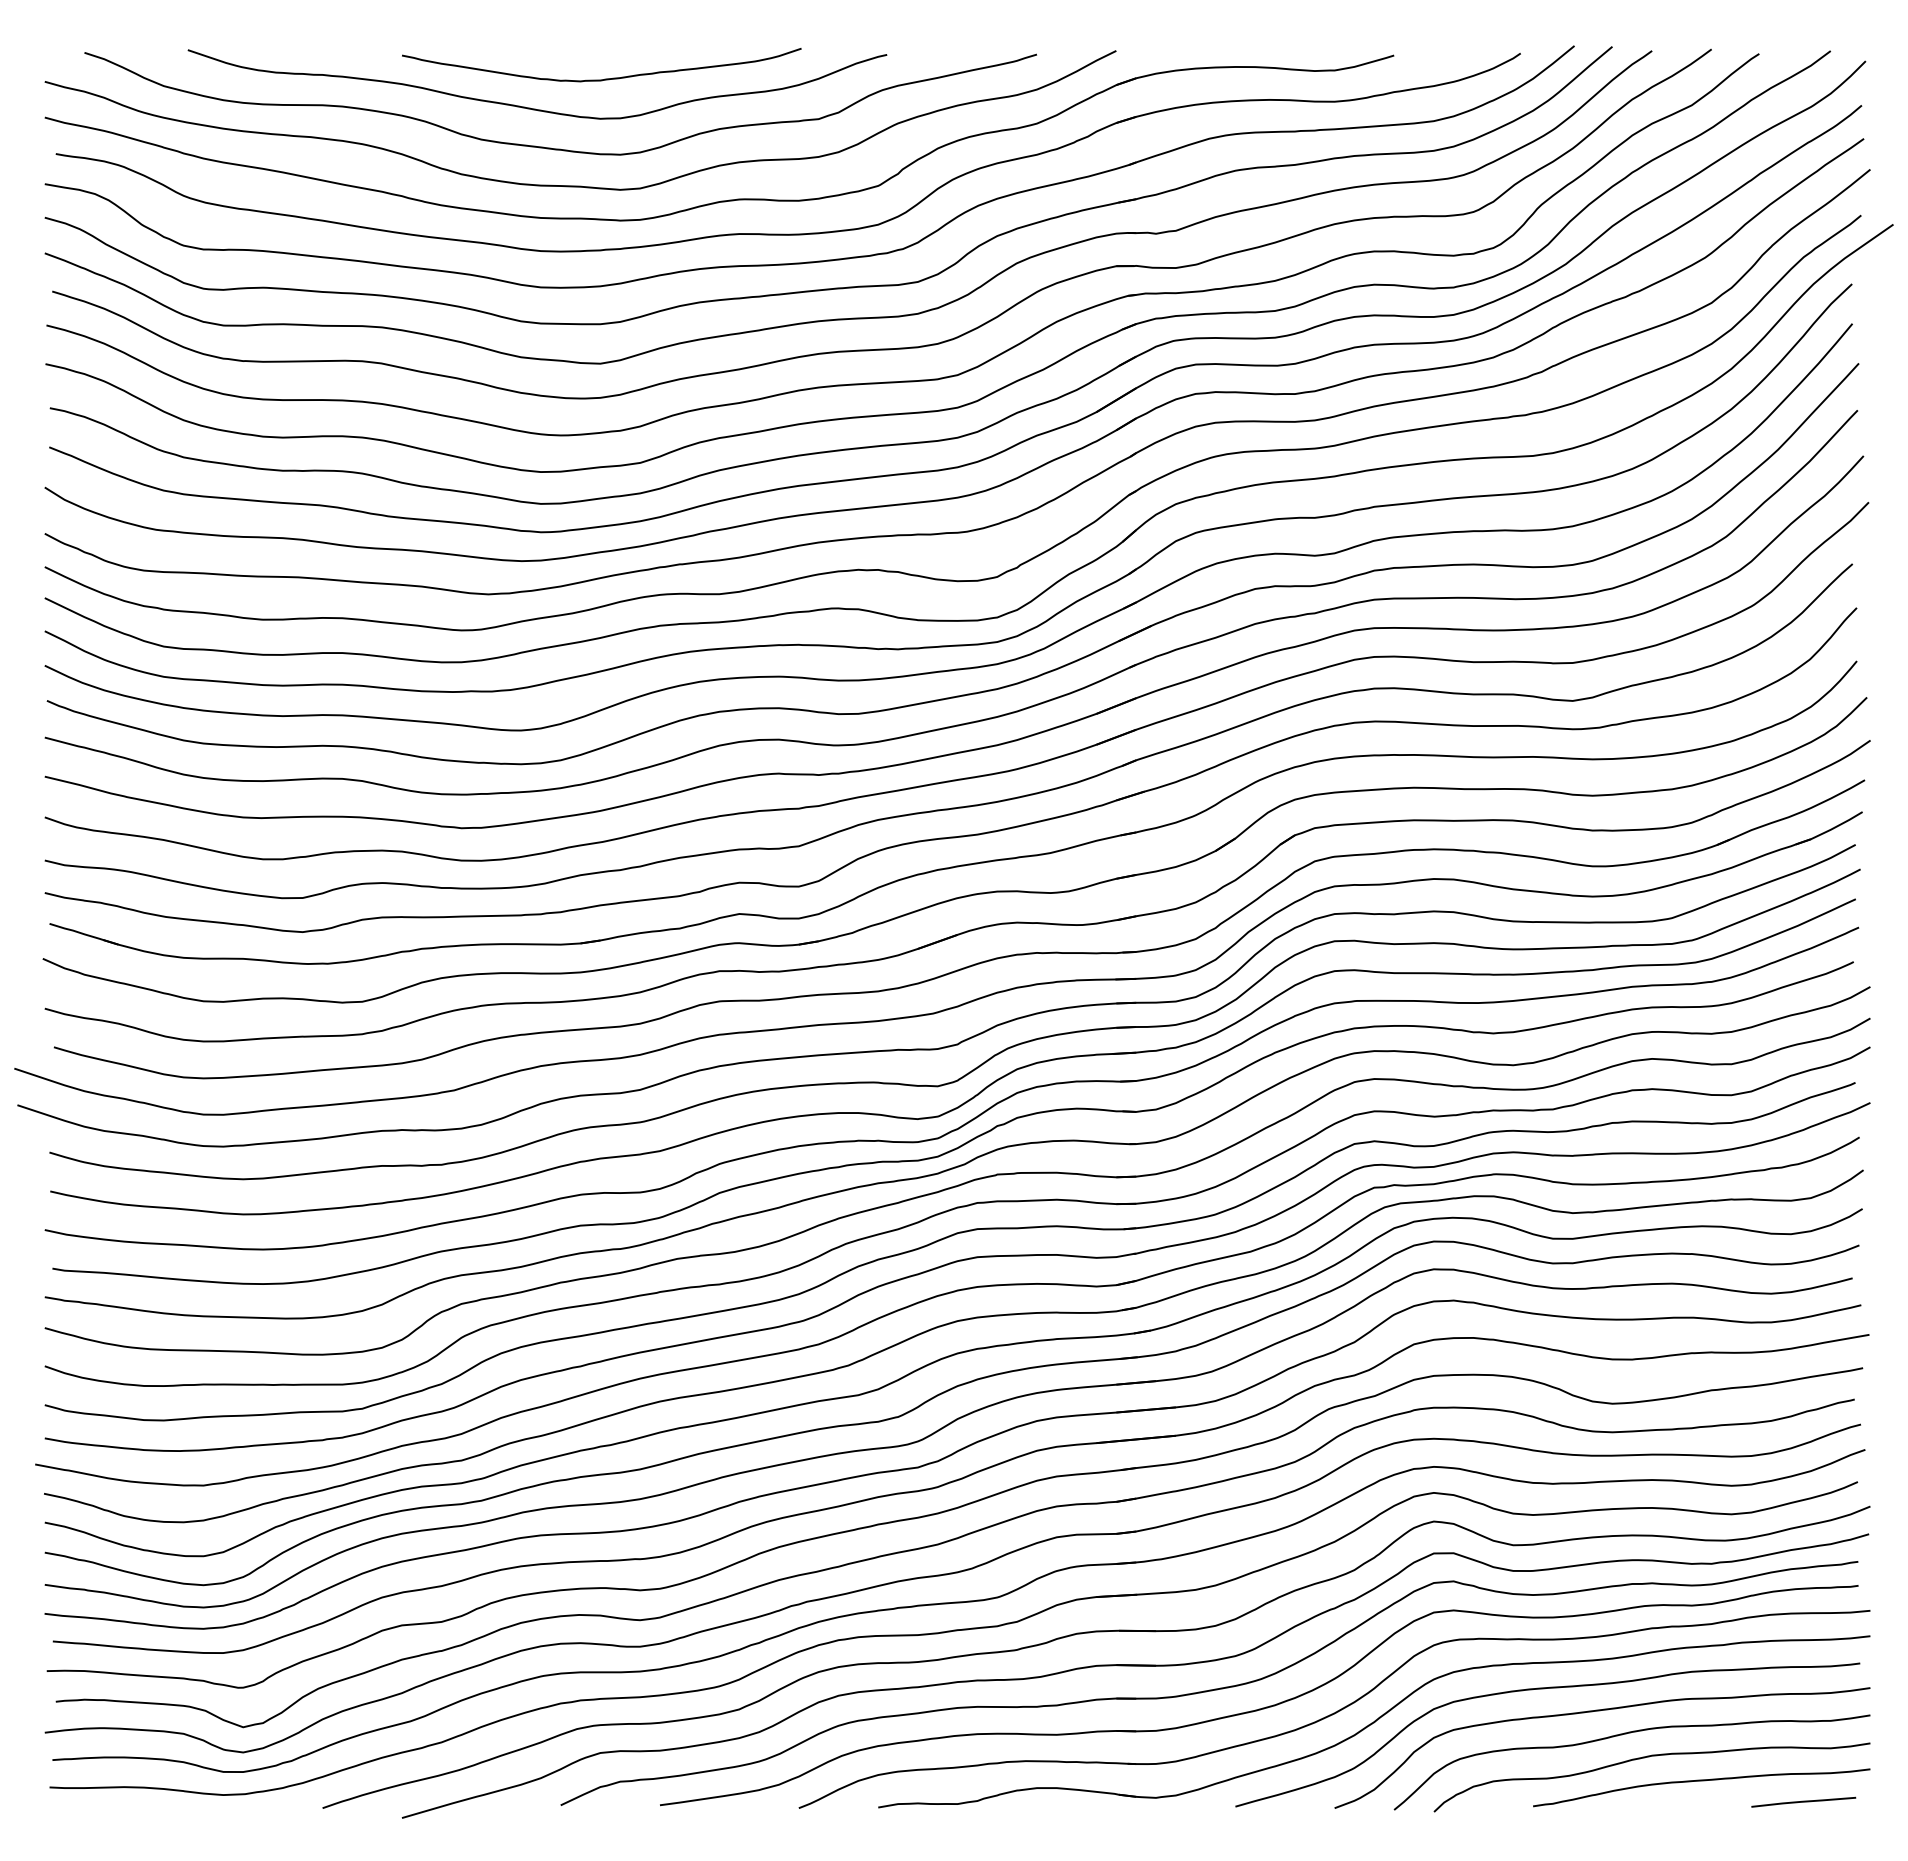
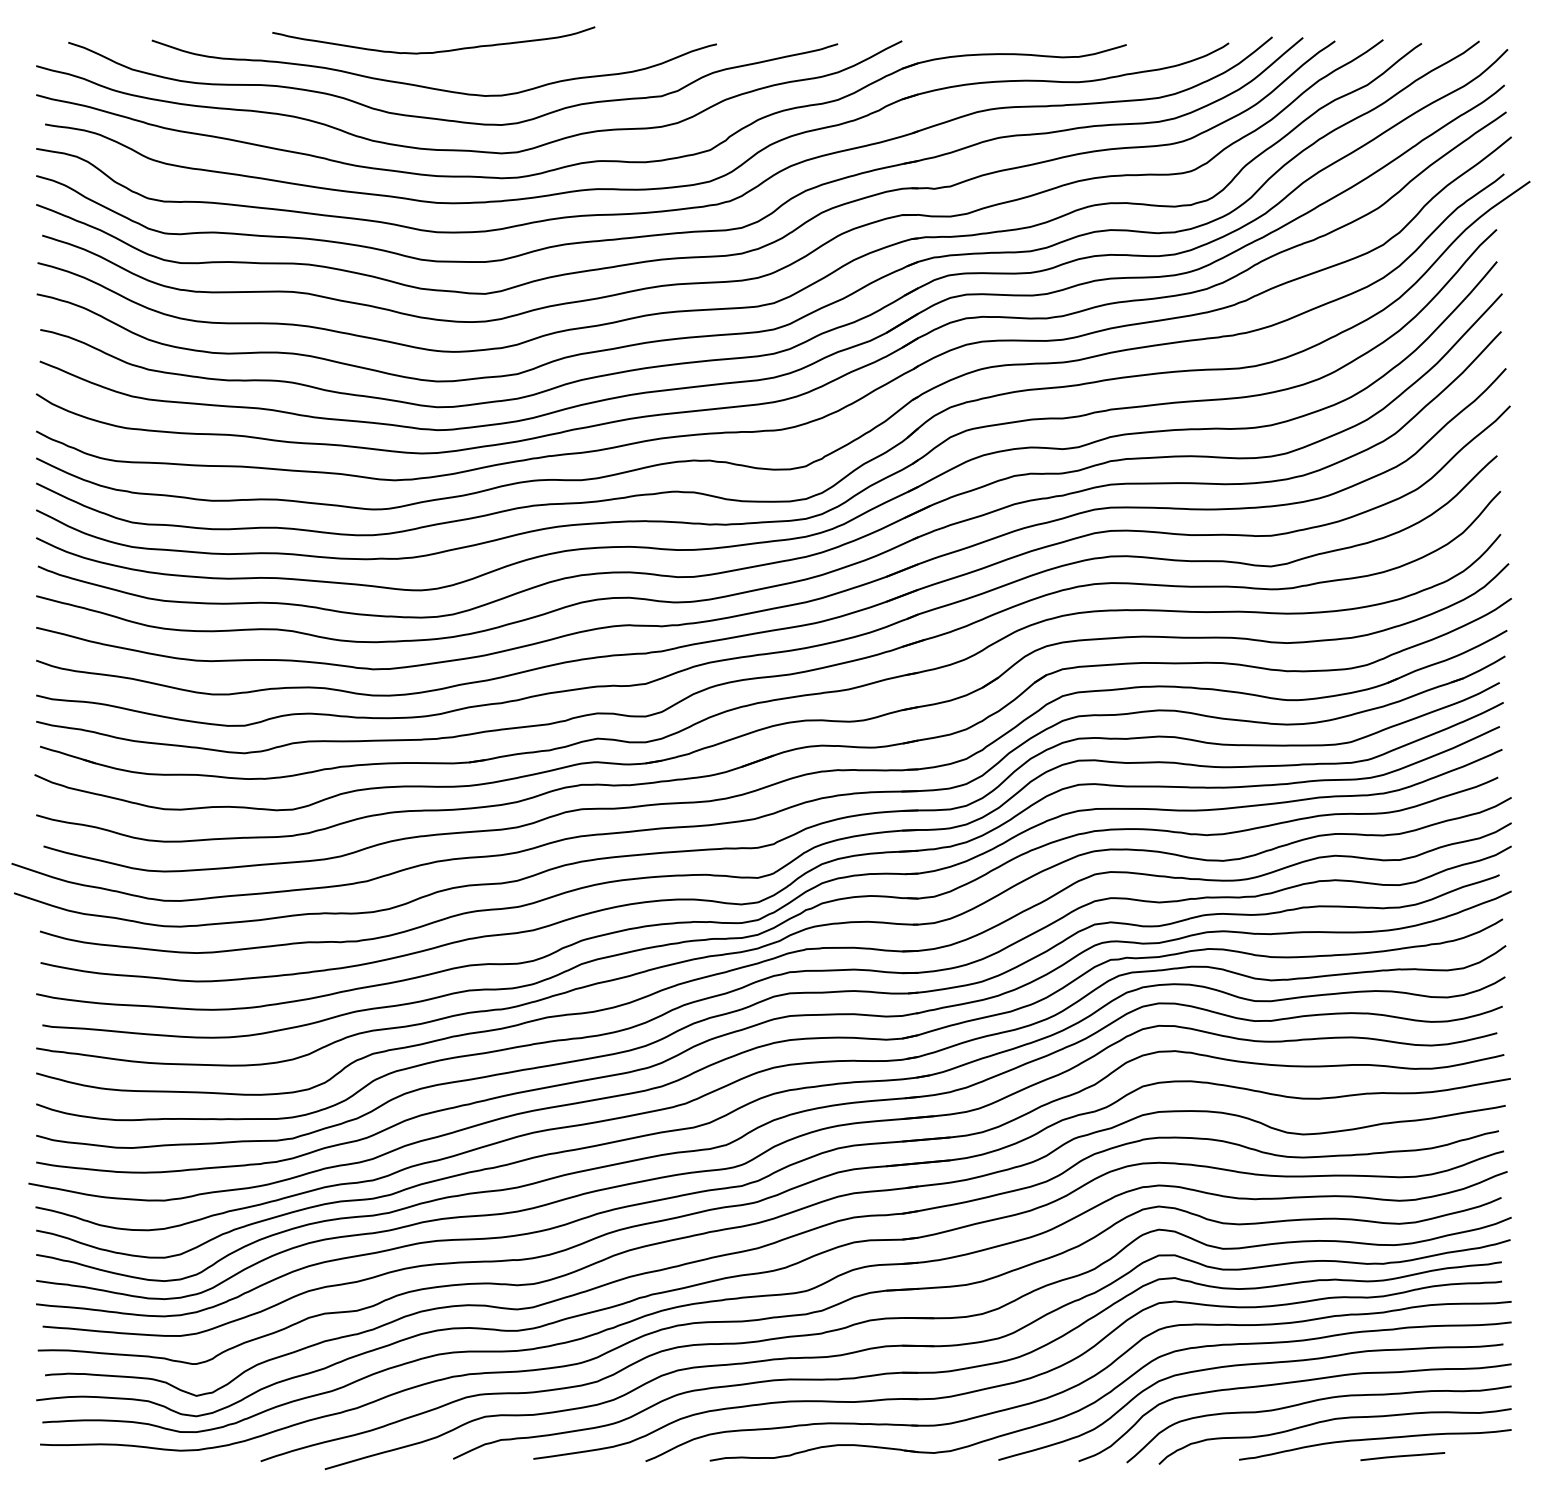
curve: (604, 78) -> (436, 51), moved
line: (1803, 1801) -> (1402, 1455), moved

